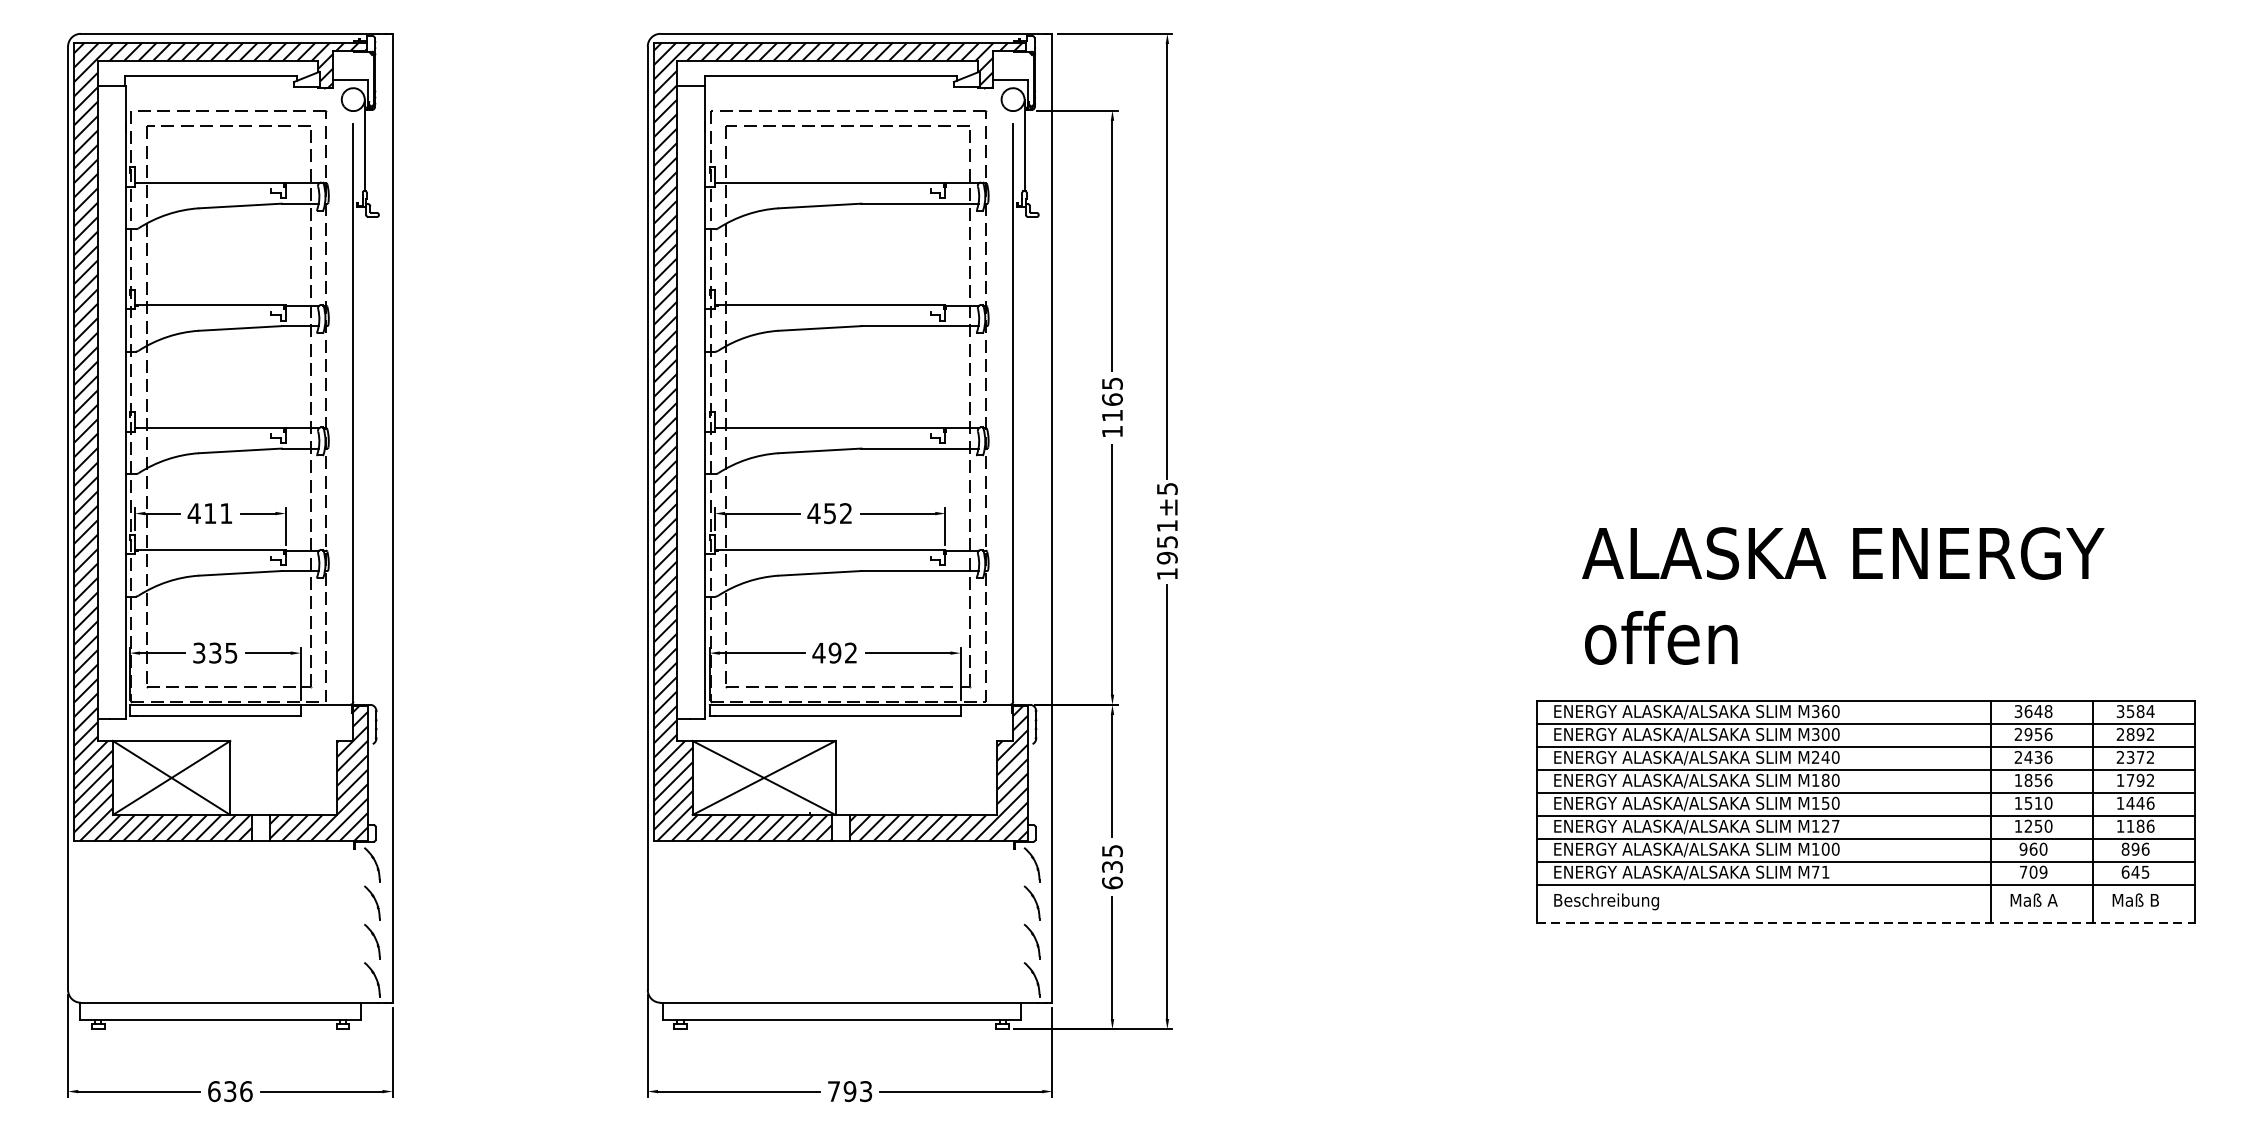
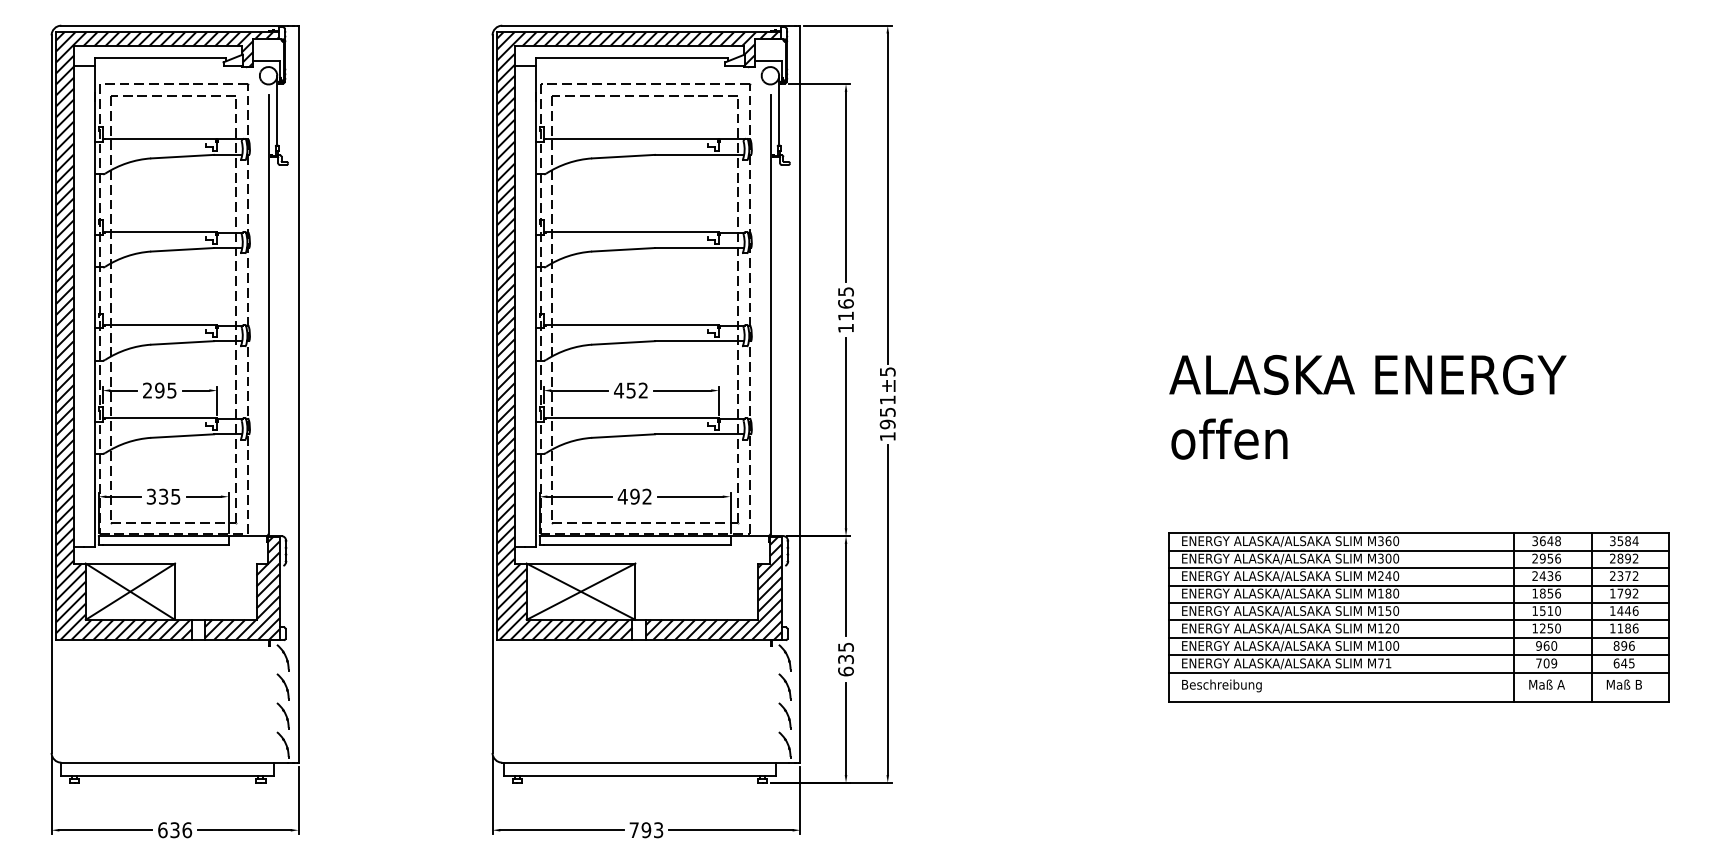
text: (209, 513) -> (159, 390), 411 -> 295
text: (1842, 594) -> (1367, 406), moved
text: (1836, 826) -> (1396, 628), M127 -> M120
line: (1866, 922) -> (1419, 701), dashed -> solid

